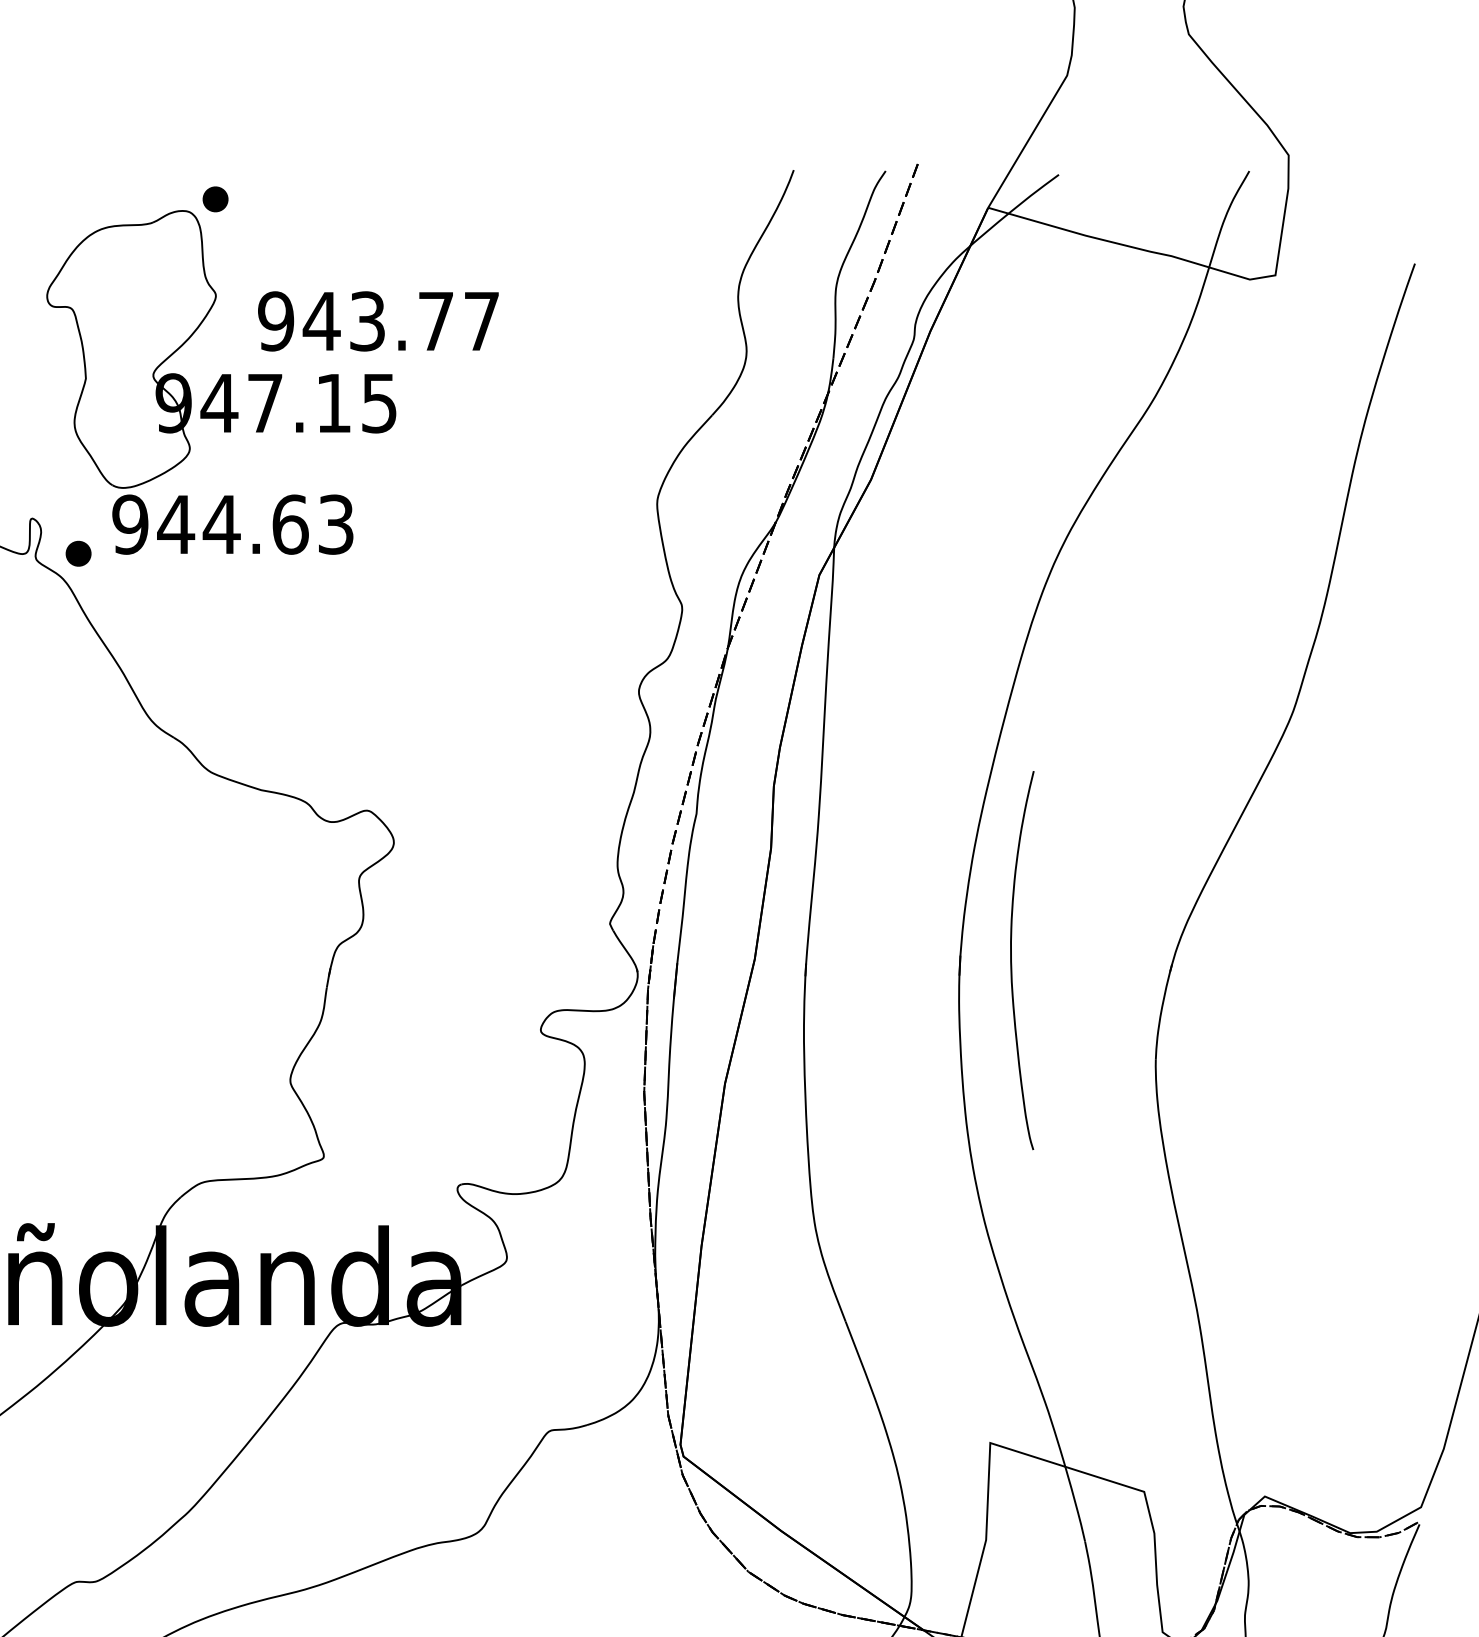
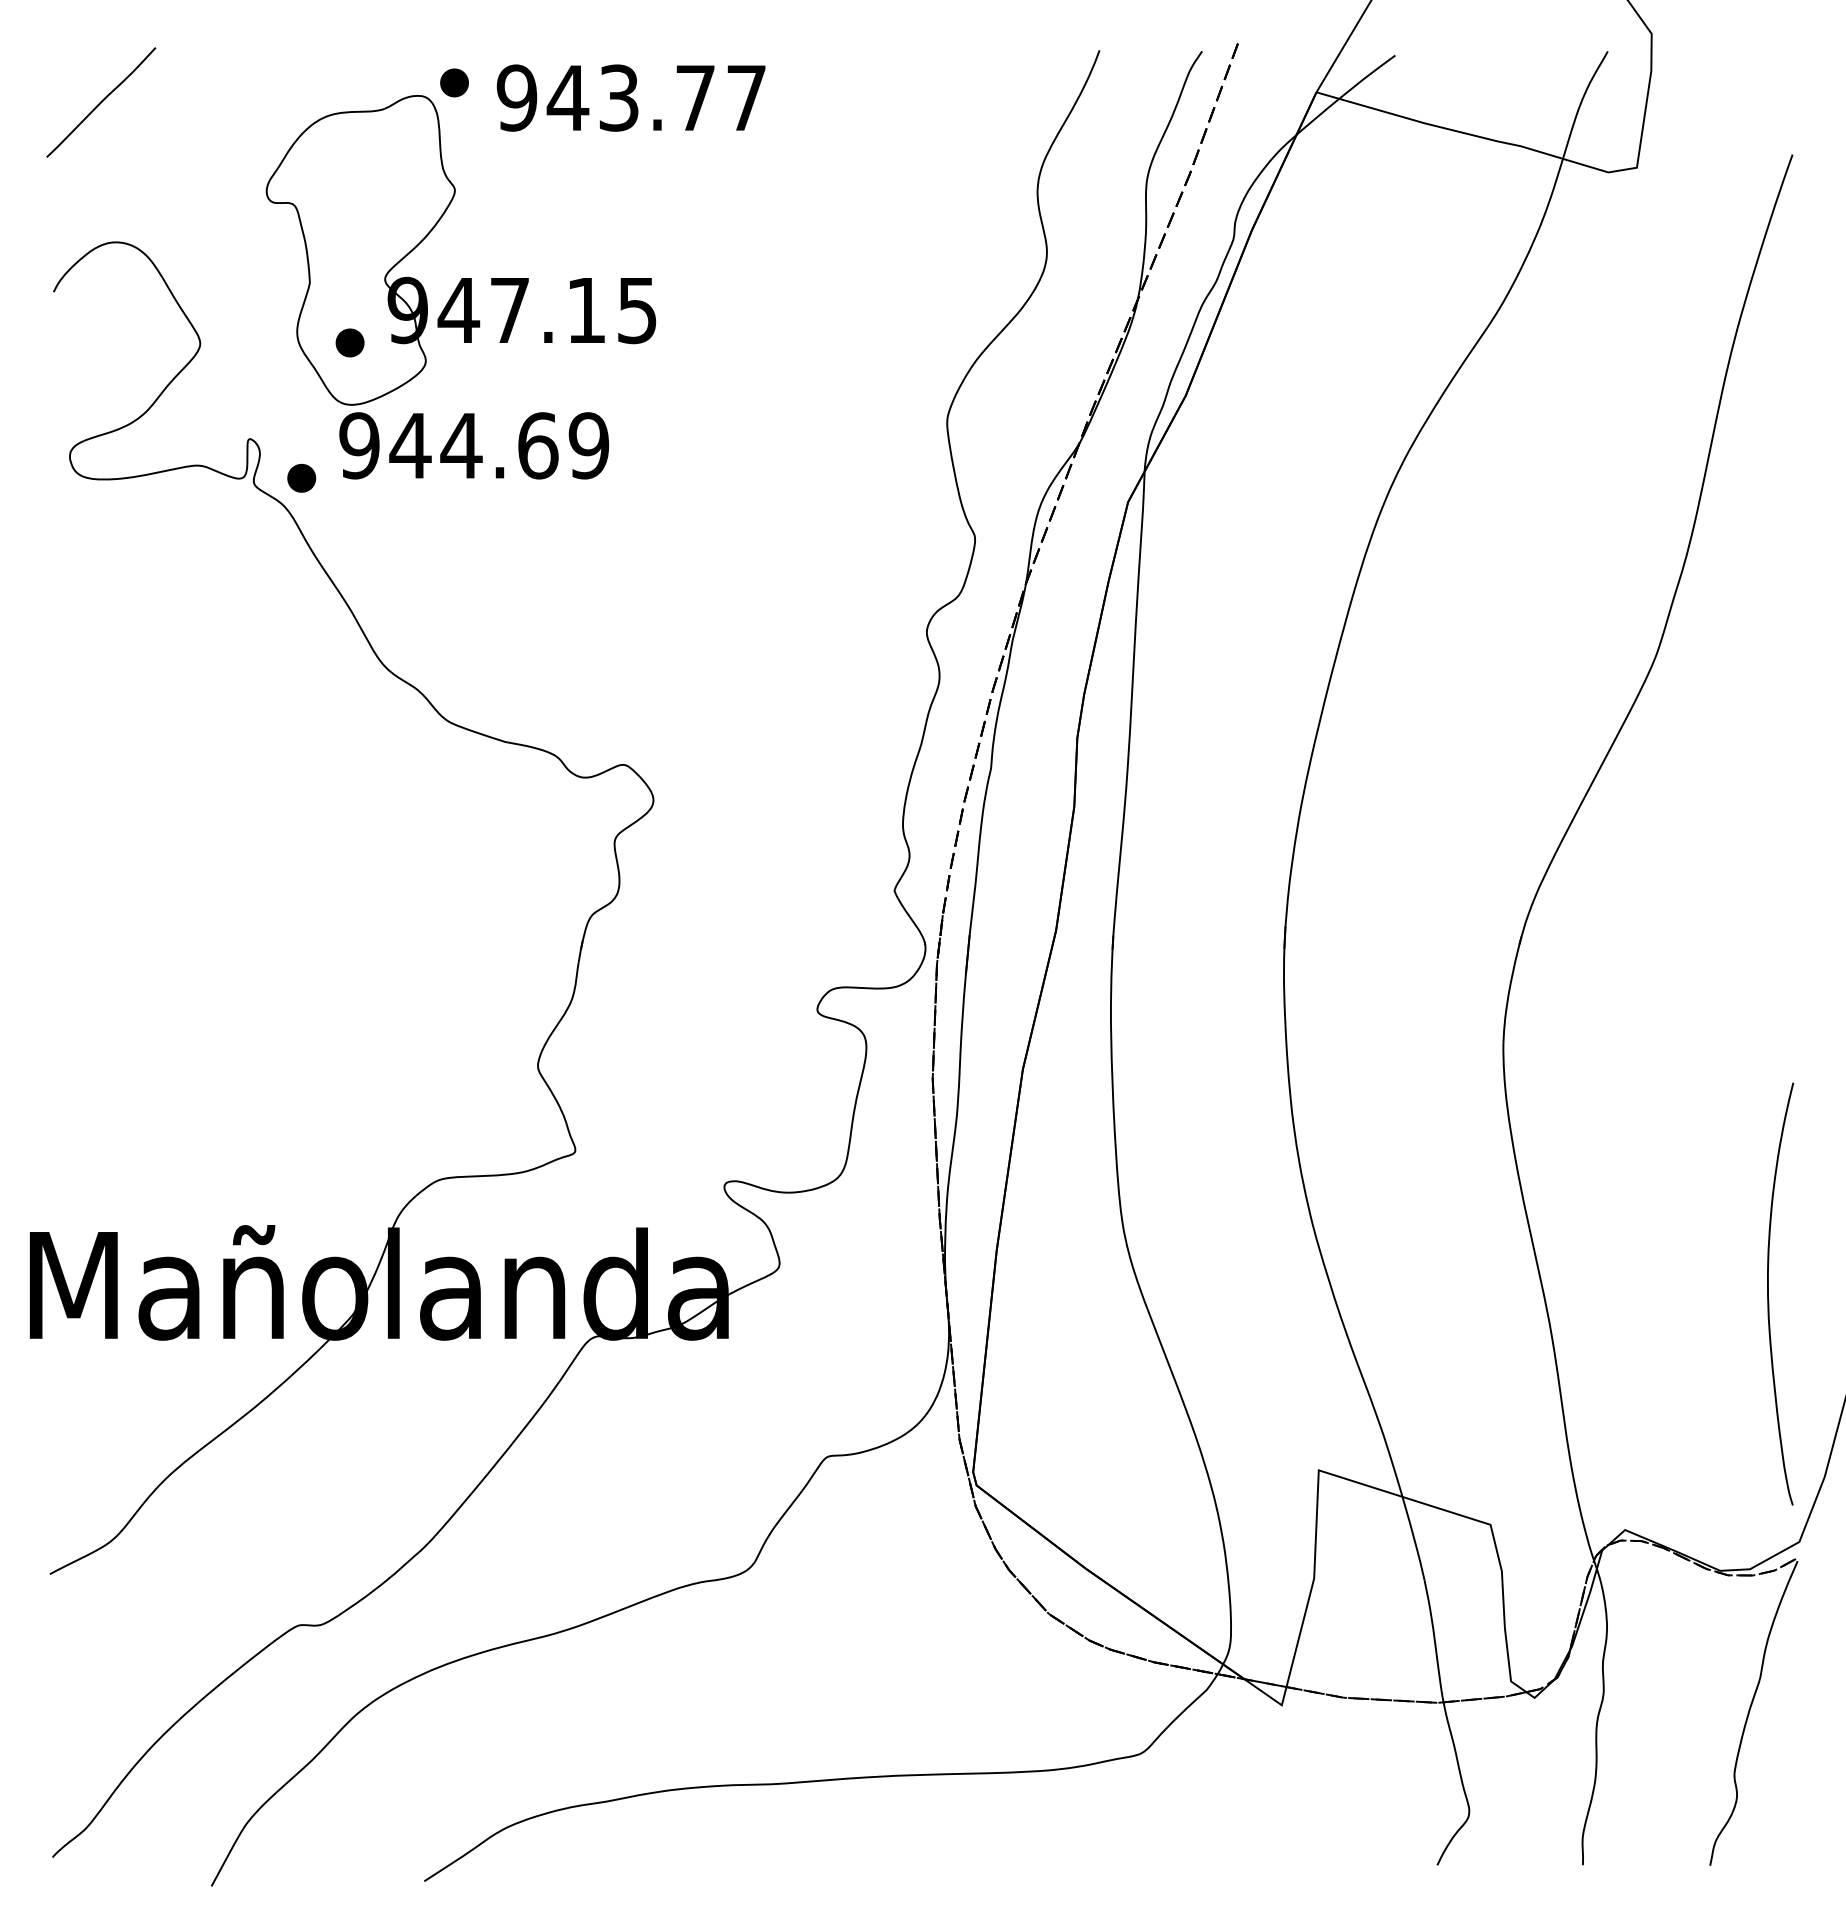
text: (377, 320) -> (630, 97), moved
part: (121, 432) -> (349, 342), added
text: (335, 524) -> (588, 445), 944.63 -> 944.69
curve: (1011, 960) -> (1768, 1293), moved

